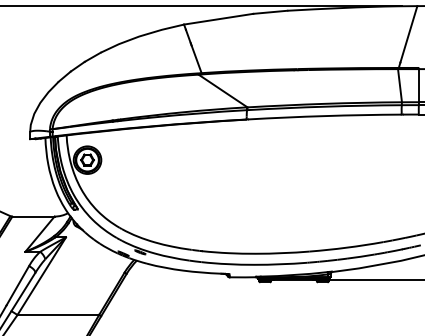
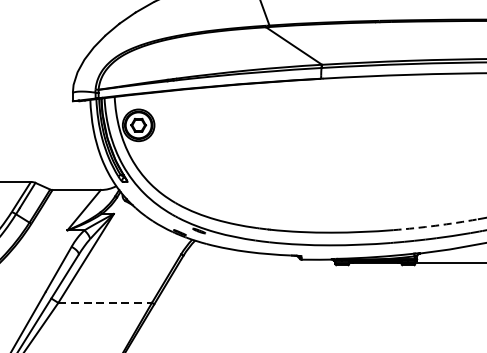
arc: (346, 247) -> (435, 225), solid -> dashed
line: (58, 315) -> (105, 303), solid -> dashed

